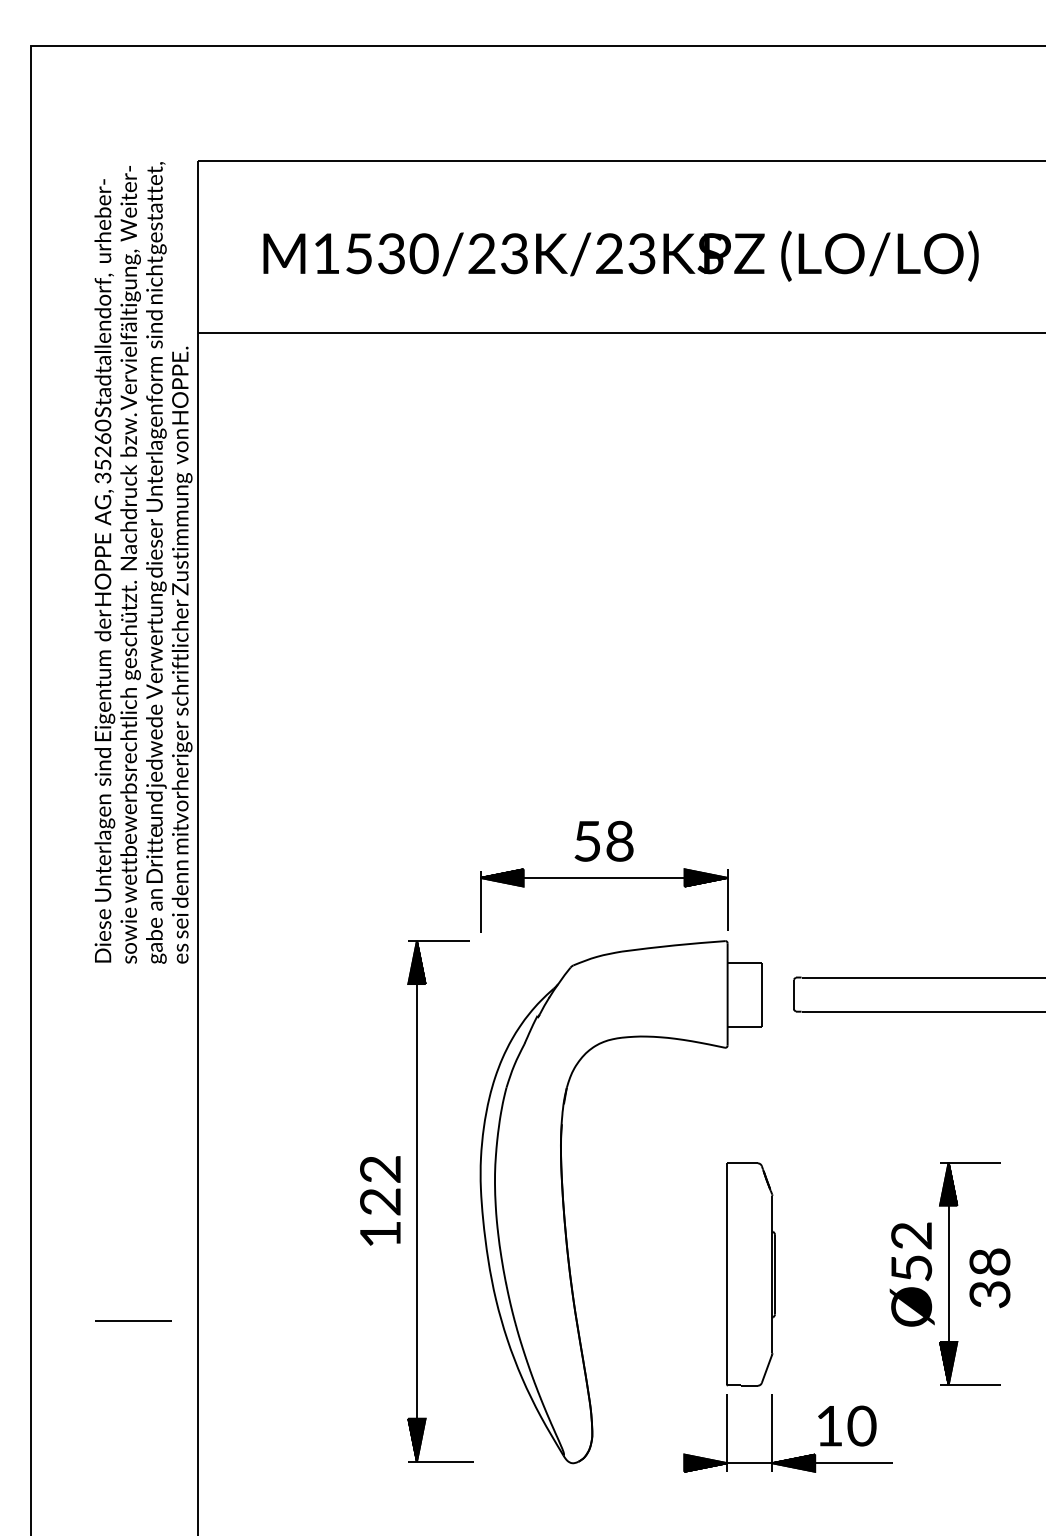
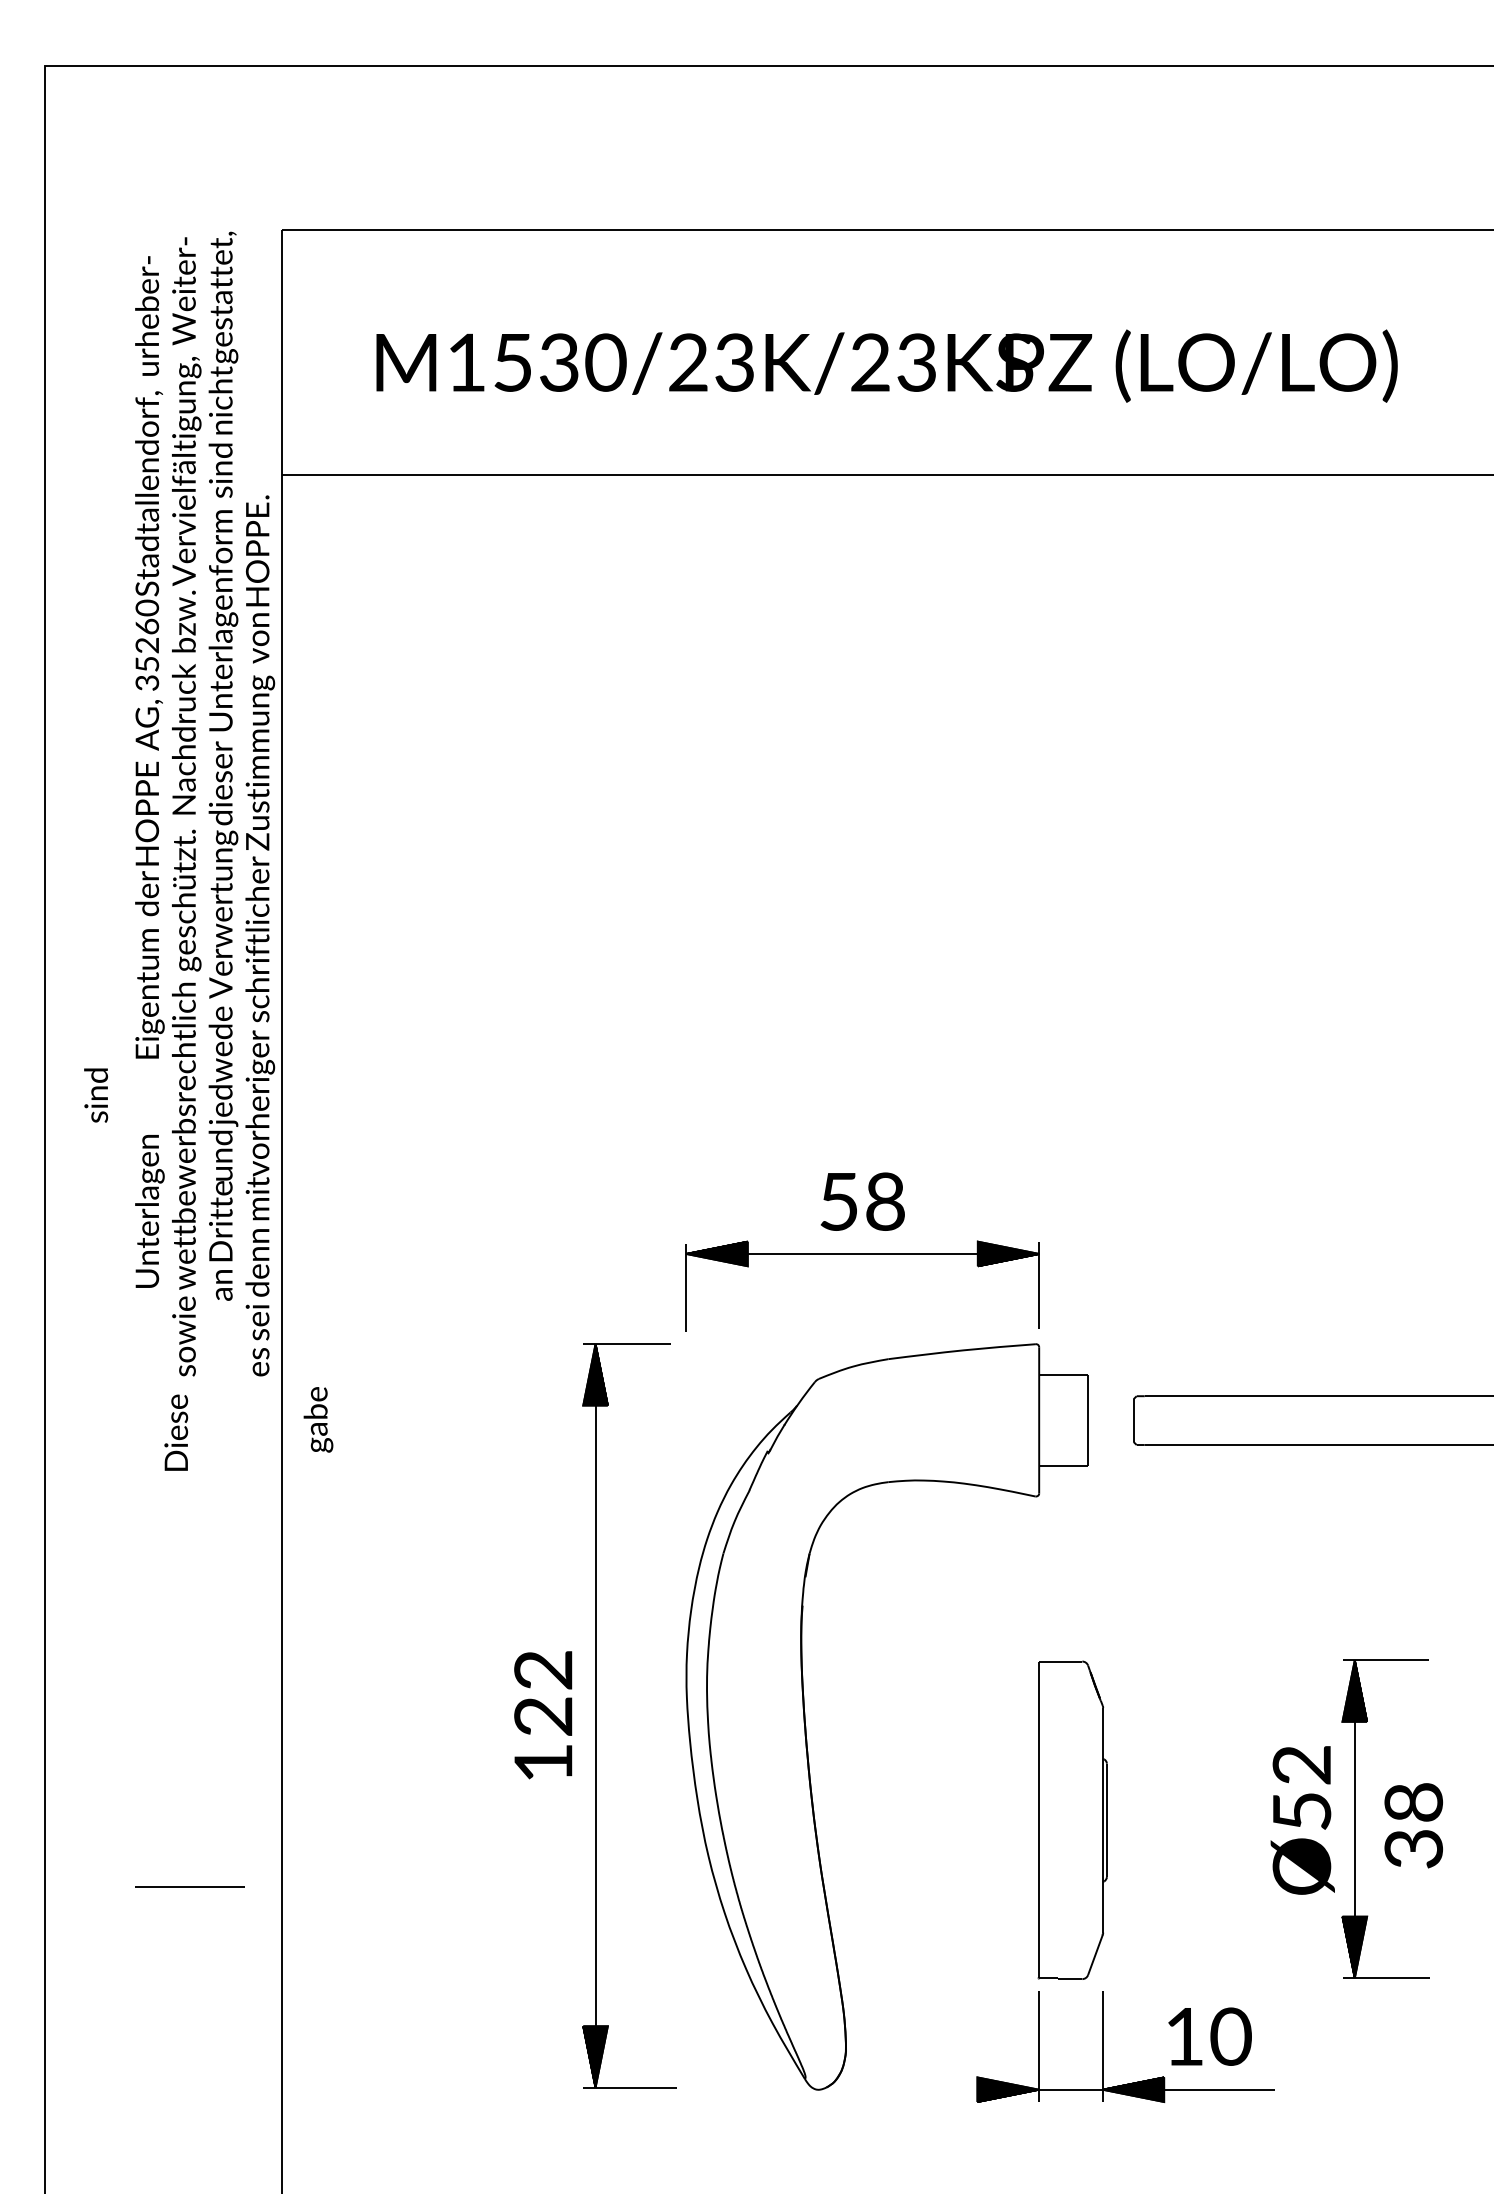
text: (103, 766) -> (96, 1095), moved
text: (103, 935) -> (176, 1432), moved
text: (156, 940) -> (318, 1419), moved

